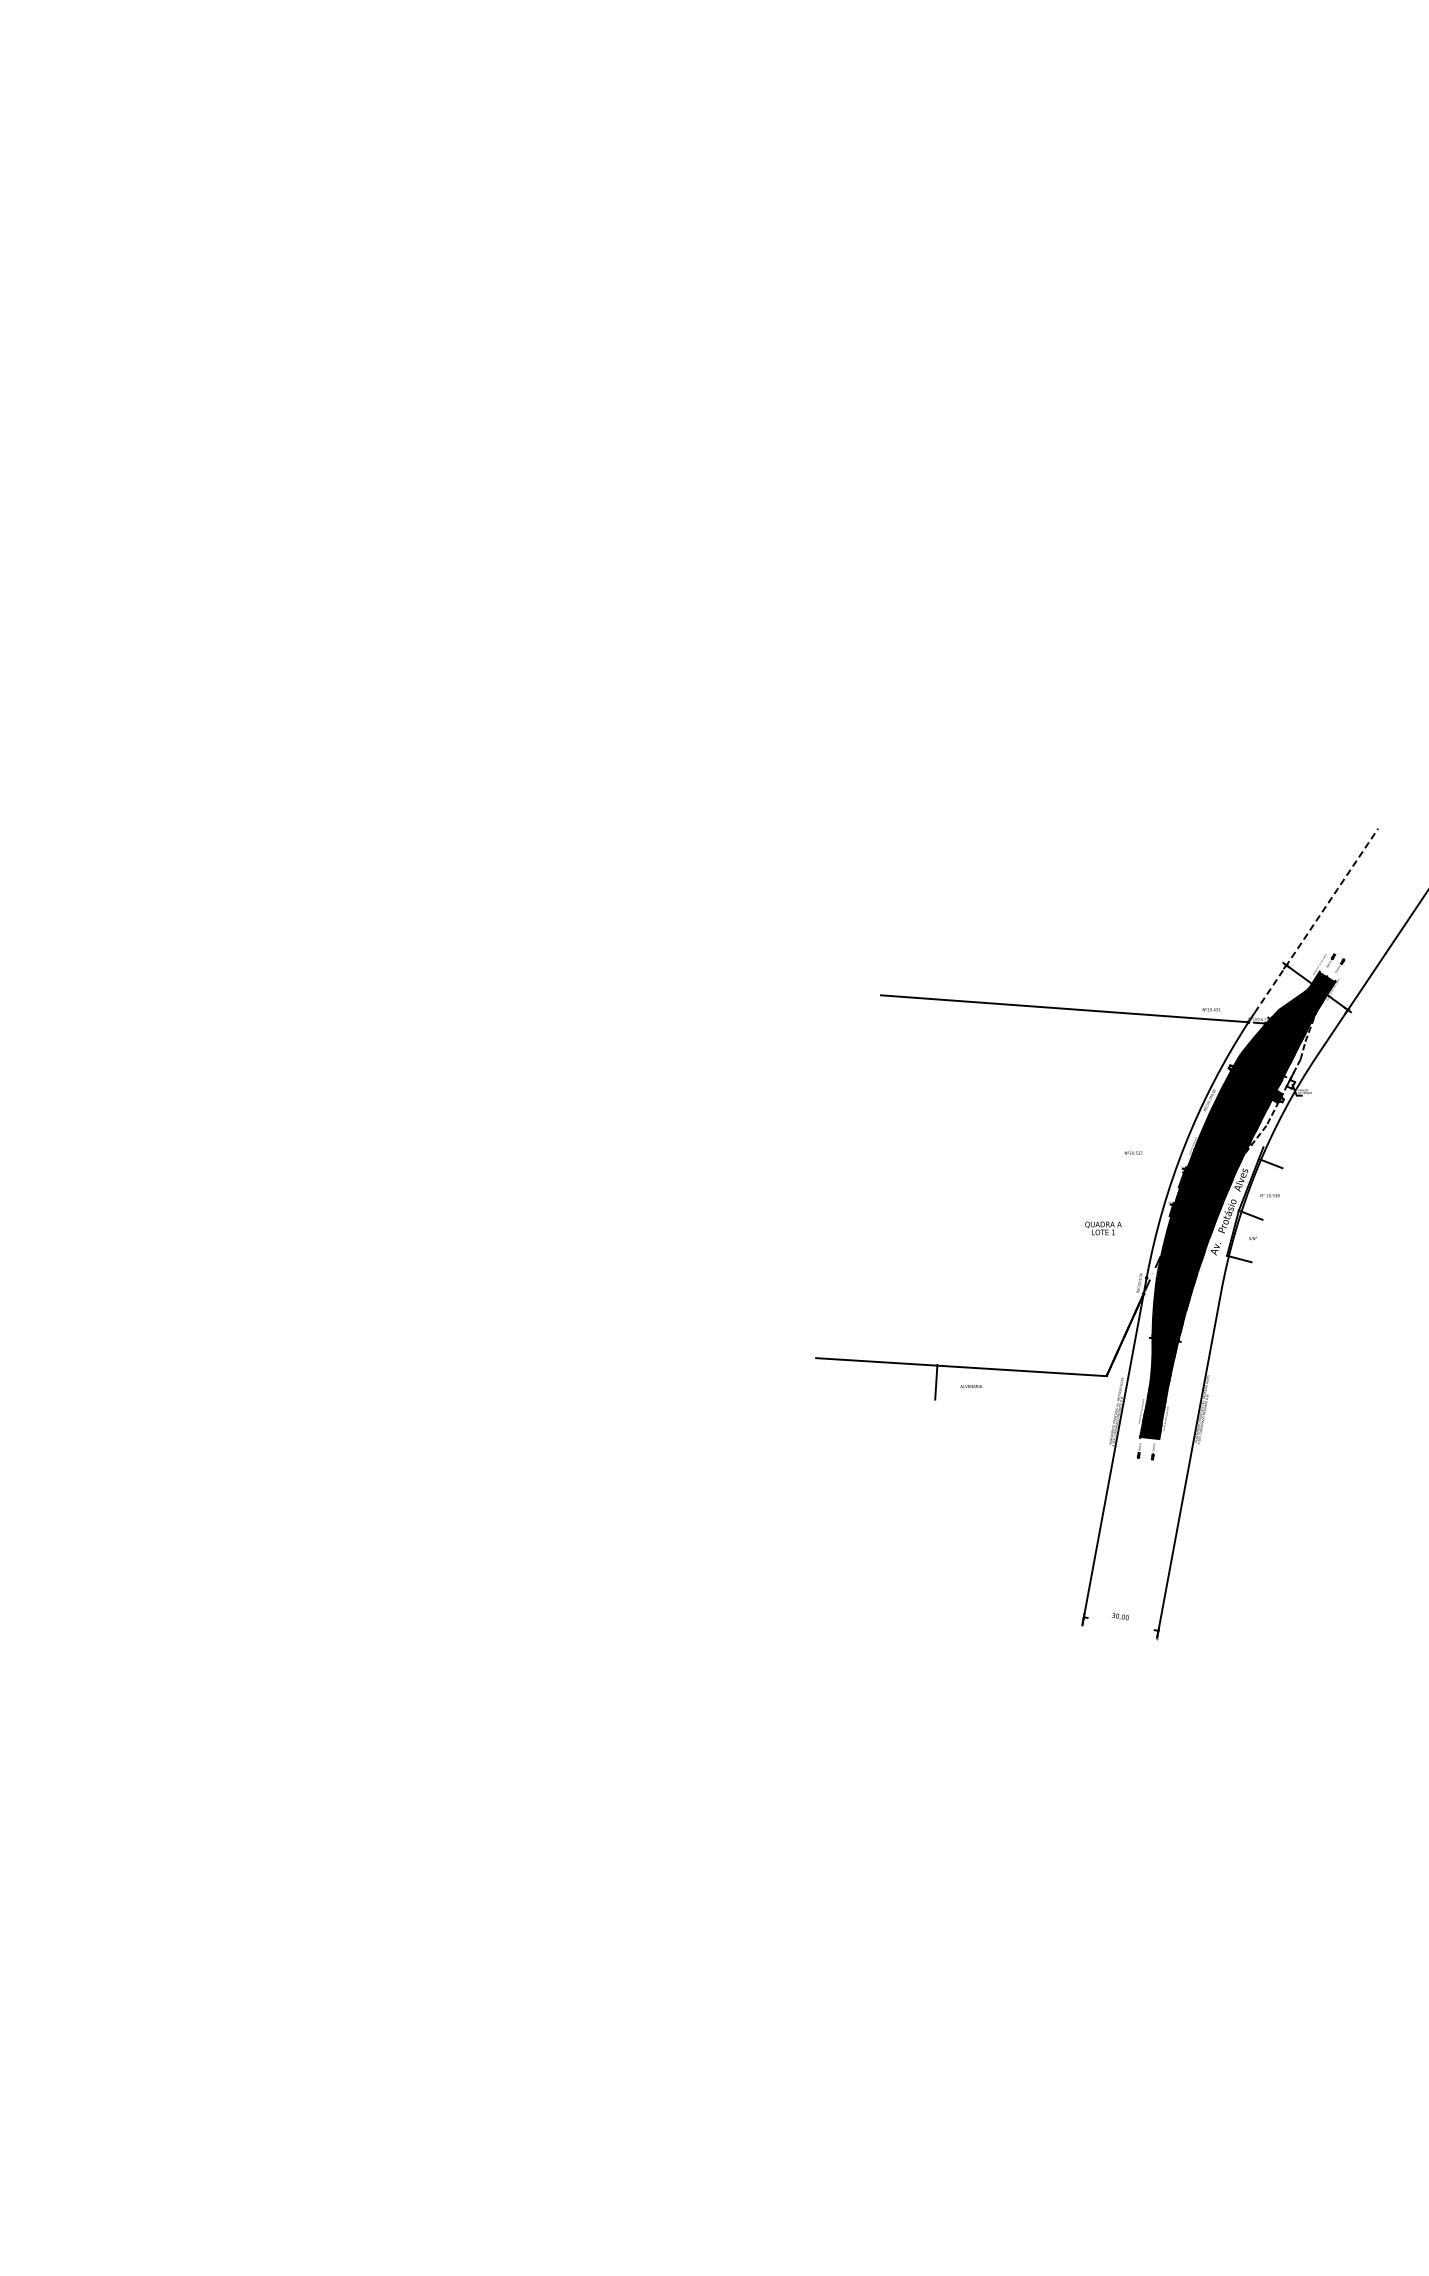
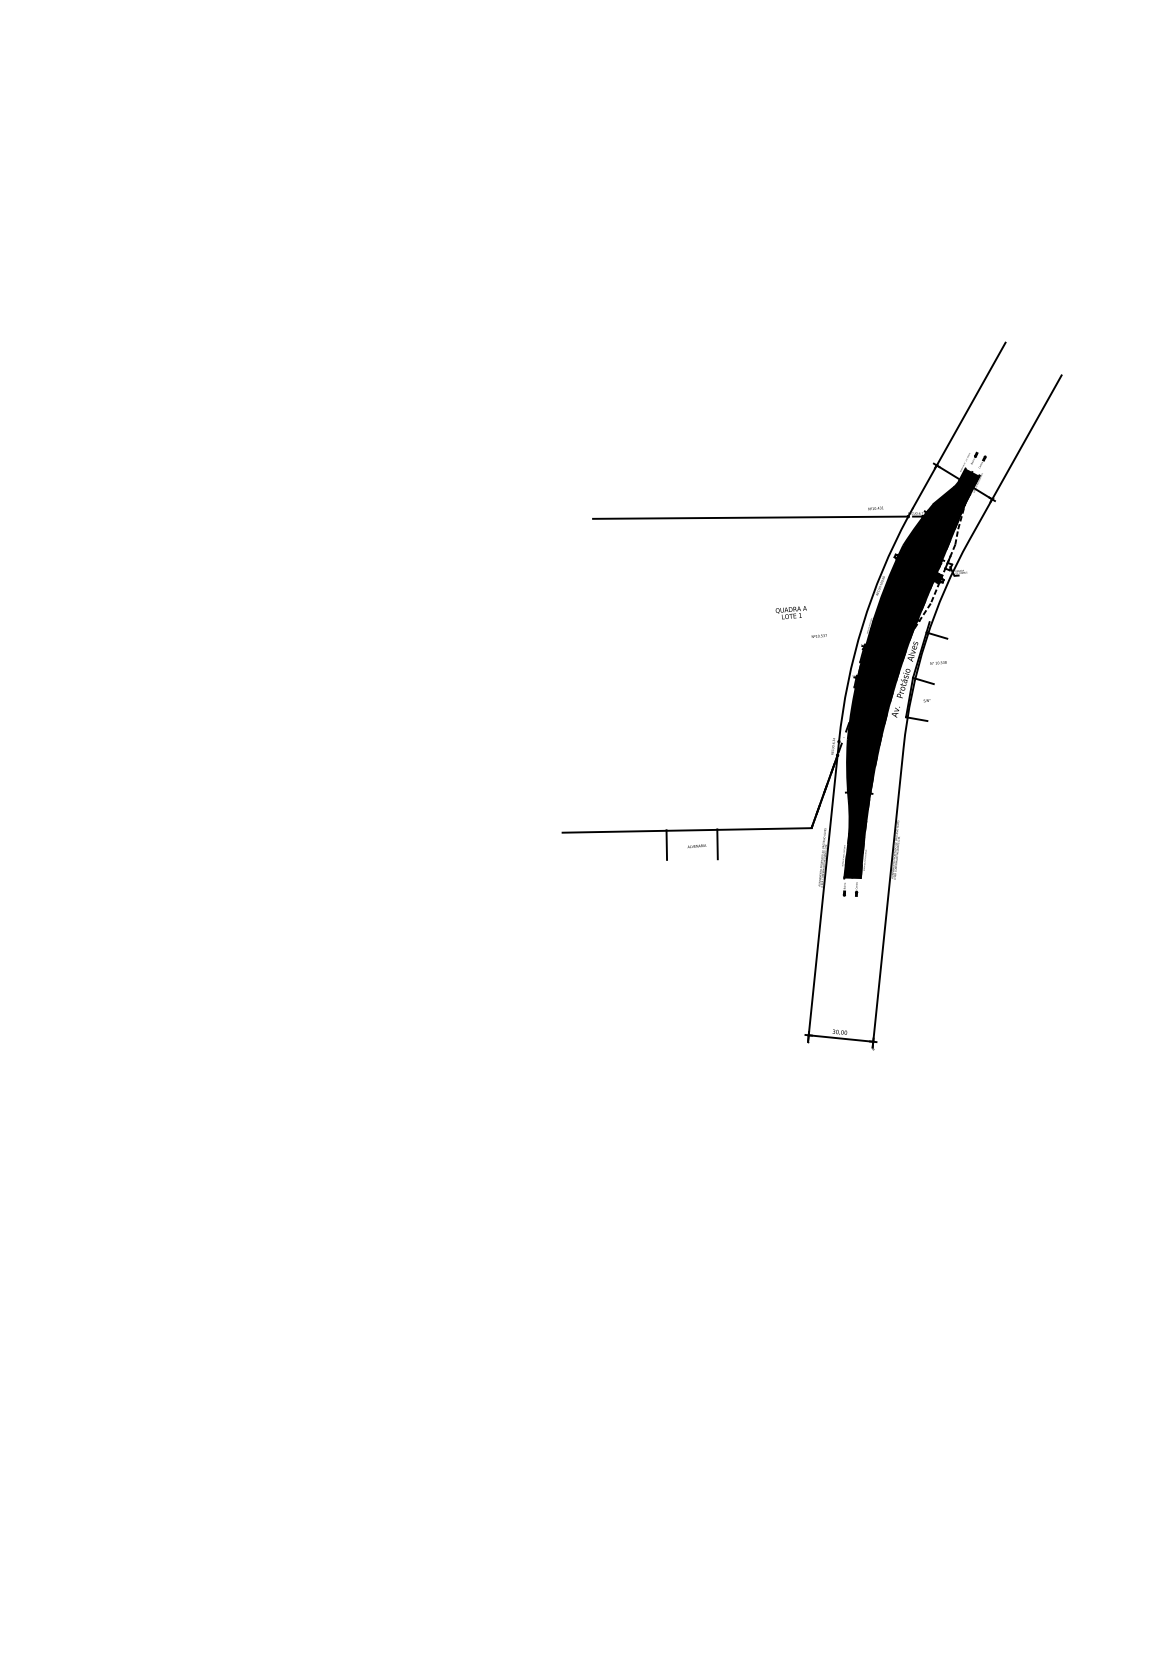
line: (1316, 920) -> (959, 425), dashed -> solid
text: (1103, 1228) -> (791, 612), moved
line: (995, 1385) -> (717, 843), added
line: (1121, 1623) -> (841, 1038), added

